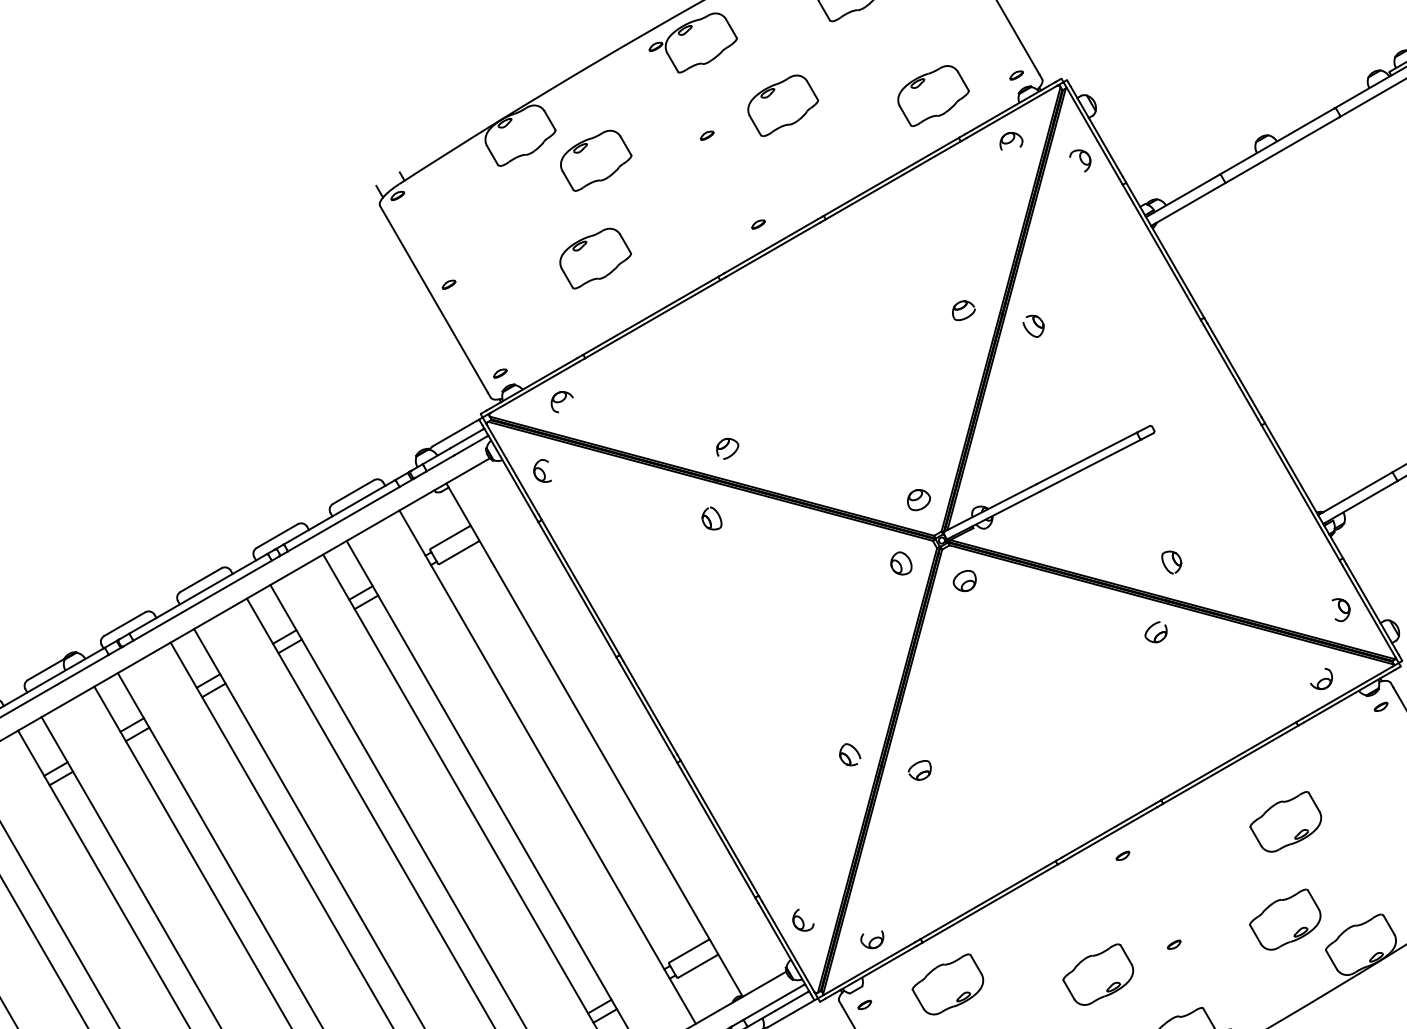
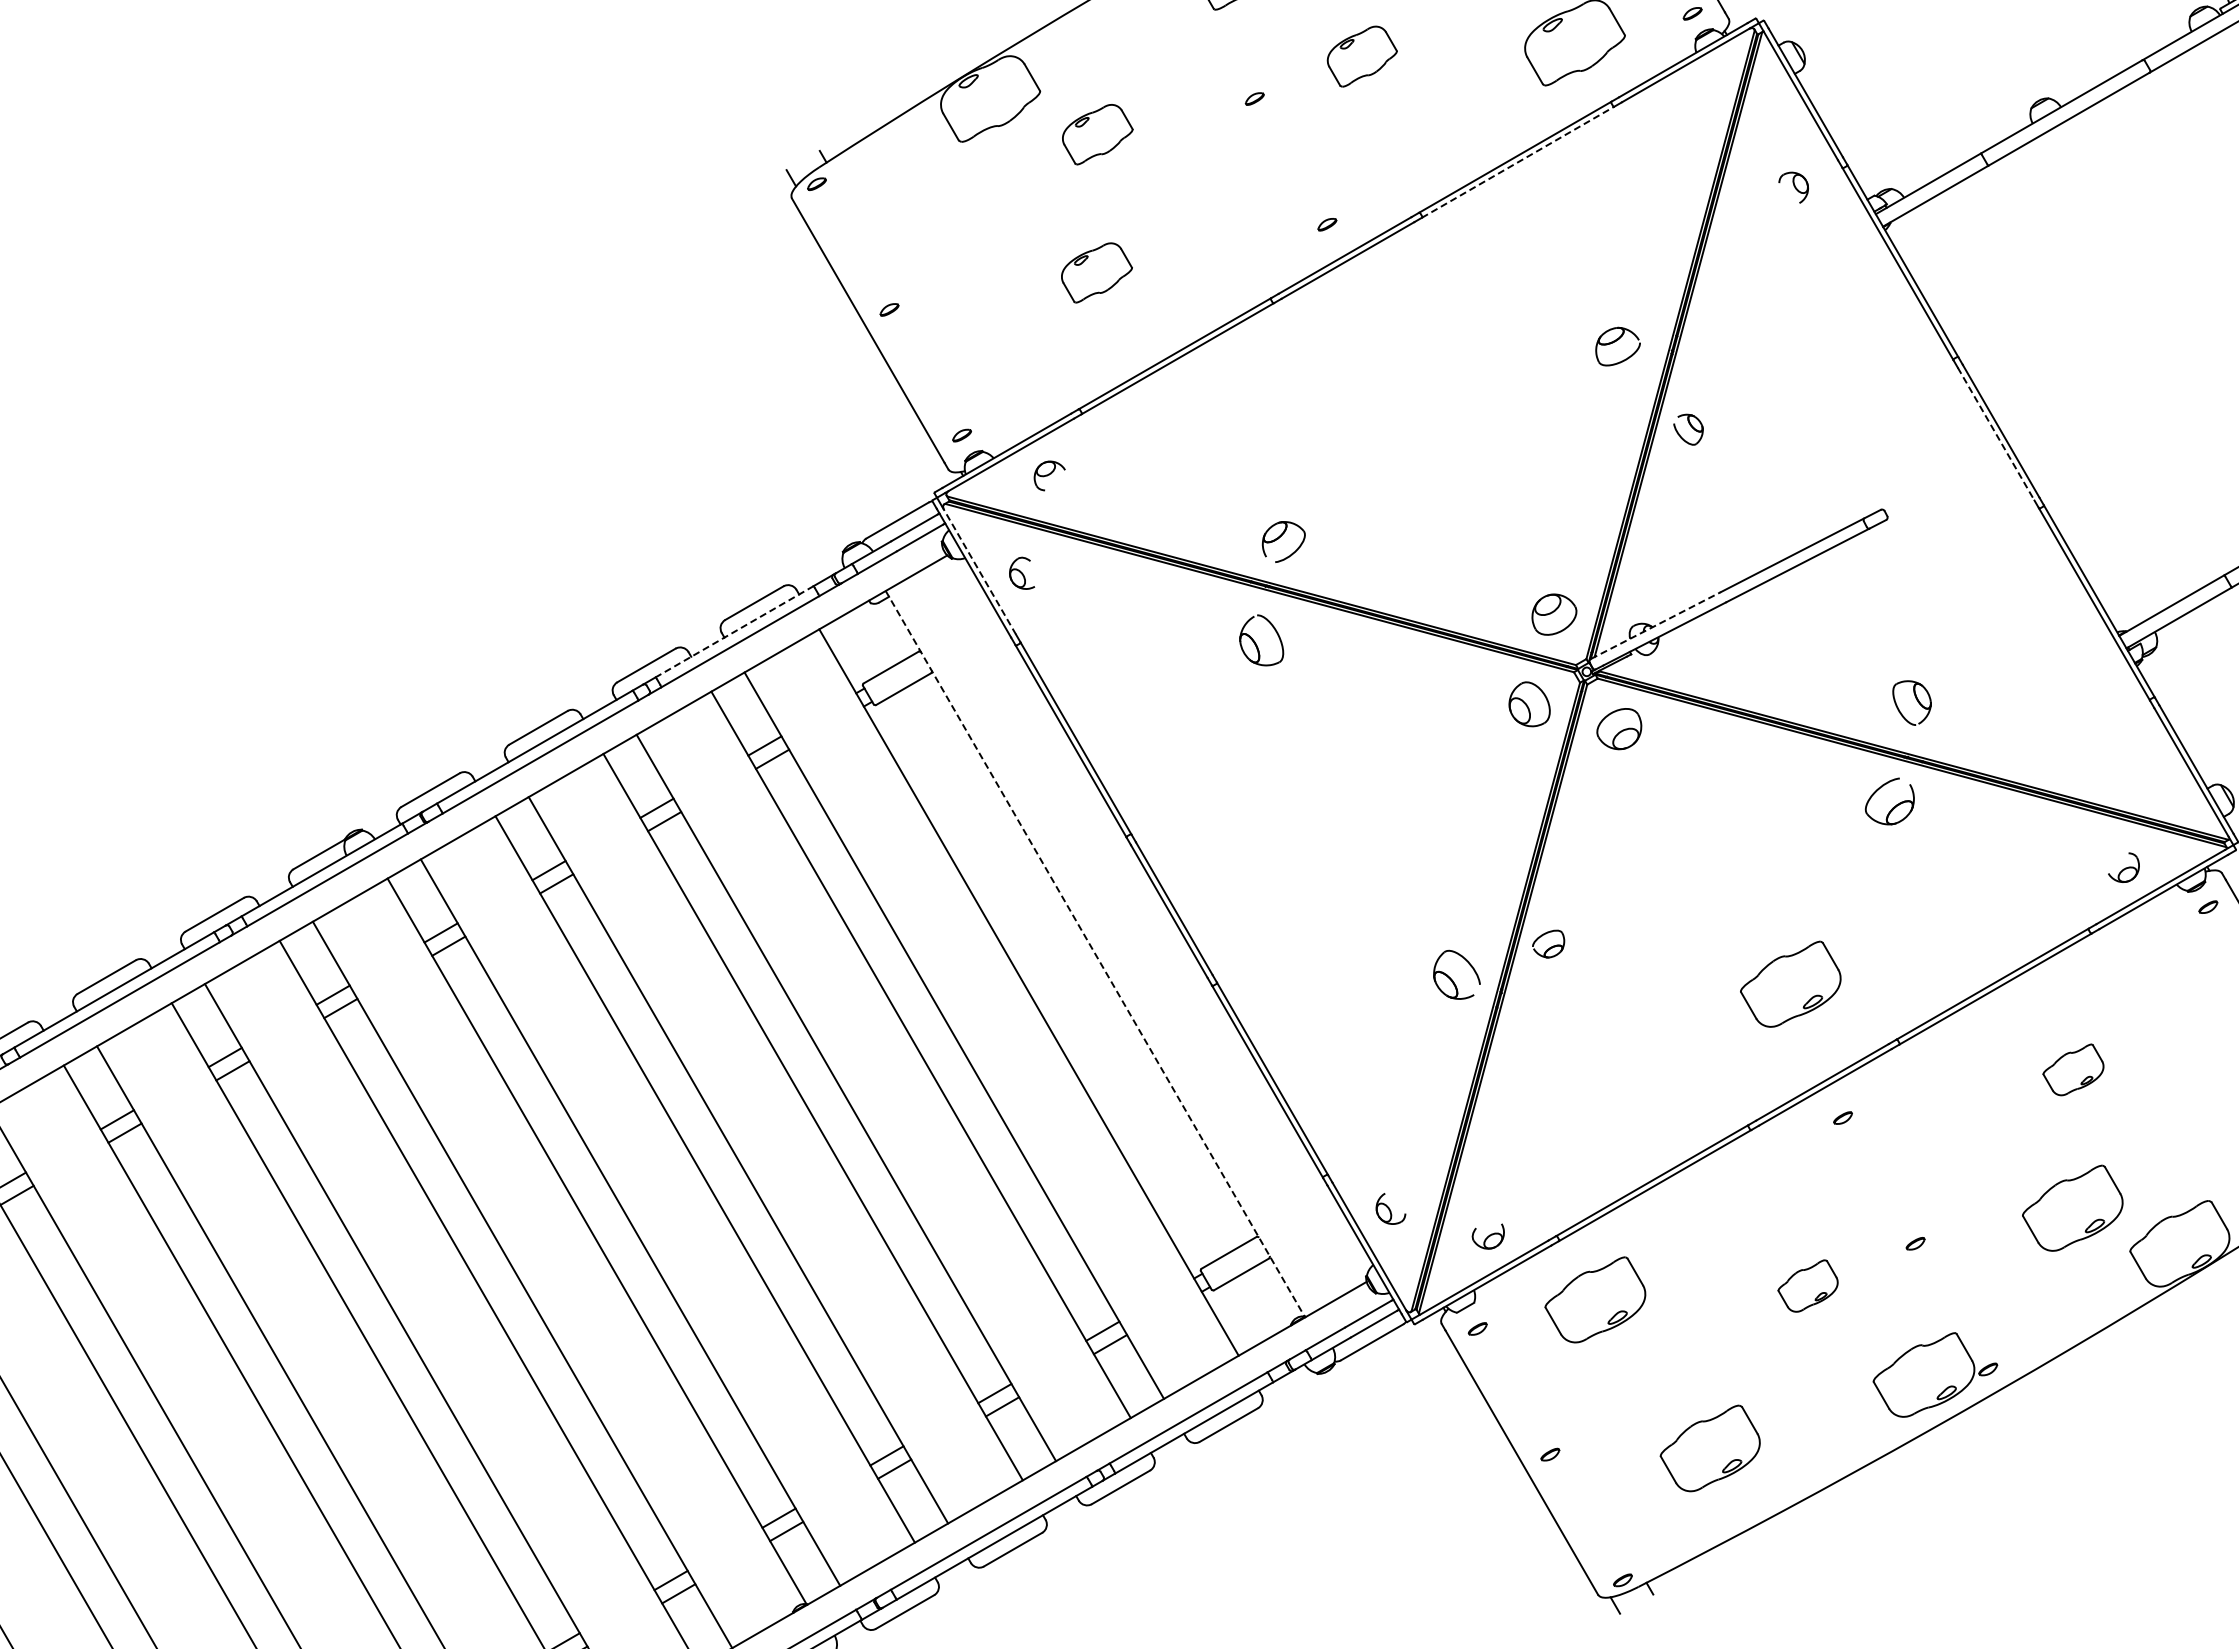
part: (783, 105) -> (1362, 56), size x0.7
part: (1010, 141) -> (1684, 107), removed
part: (596, 160) -> (1097, 134), size x0.7
part: (1080, 160) -> (1793, 187), moved
line: (893, 179) -> (1518, 161), solid -> dashed
part: (595, 258) -> (1096, 272), size x0.7
part: (963, 310) -> (1617, 346), size x1.4
part: (1033, 326) -> (1688, 429), moved
line: (1231, 372) -> (1996, 434), solid -> dashed
part: (727, 449) -> (1283, 542), size x1.4
line: (511, 468) -> (978, 569), solid -> dashed
part: (919, 500) -> (1554, 614), size x1.4
line: (991, 507) -> (1656, 625), solid -> dashed
line: (339, 512) -> (734, 631), solid -> dashed
part: (711, 518) -> (1261, 640), size x1.6
part: (901, 562) -> (1529, 703), size x1.4
part: (1171, 562) -> (1911, 702), size x1.4
part: (964, 580) -> (1618, 728), size x1.4
part: (1340, 609) -> (2151, 769), removed
part: (1155, 632) -> (1889, 801), size x1.6
line: (594, 739) -> (1095, 953), solid -> dashed
part: (850, 754) -> (1457, 974), size x1.6
part: (1085, 760) -> (1790, 983), added
part: (919, 769) -> (1548, 943), moved
part: (1285, 821) -> (2073, 1069), size x0.6
part: (1097, 974) -> (1807, 1285), size x0.6

